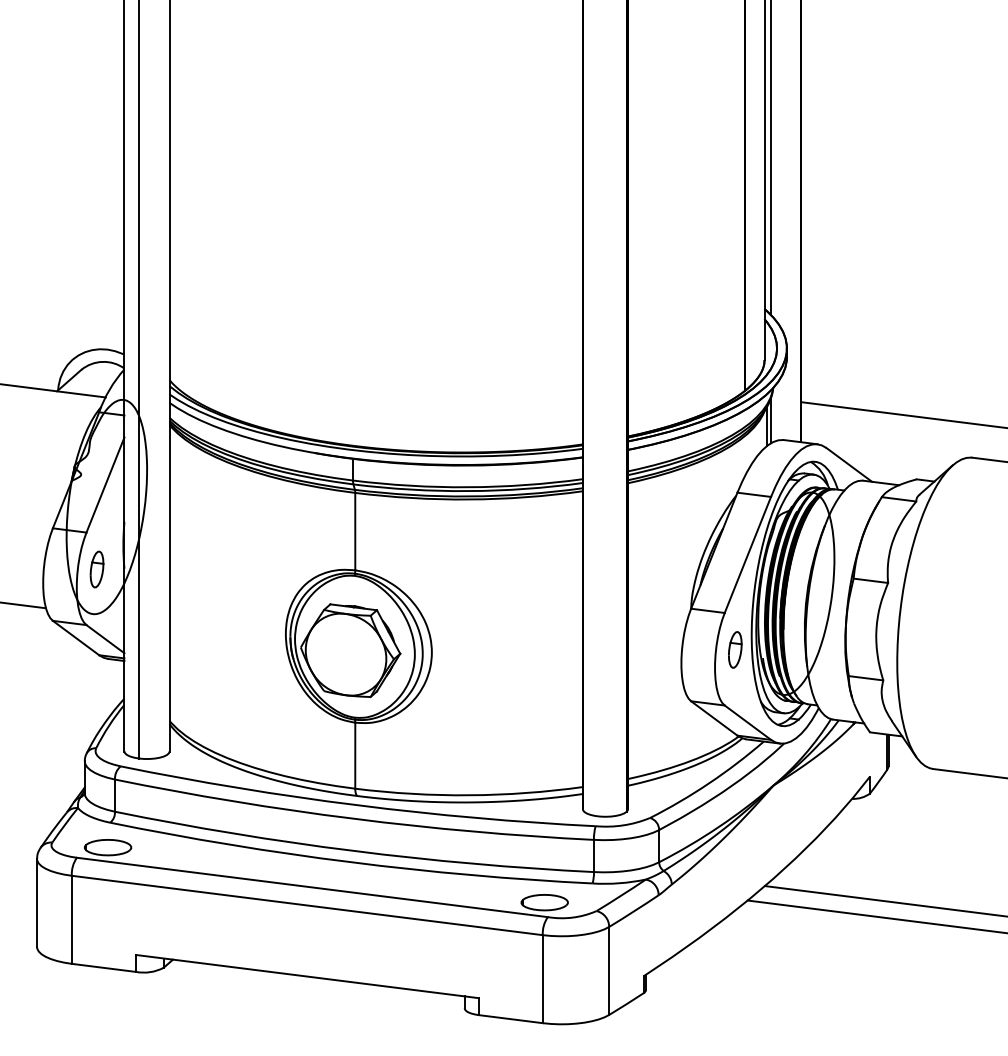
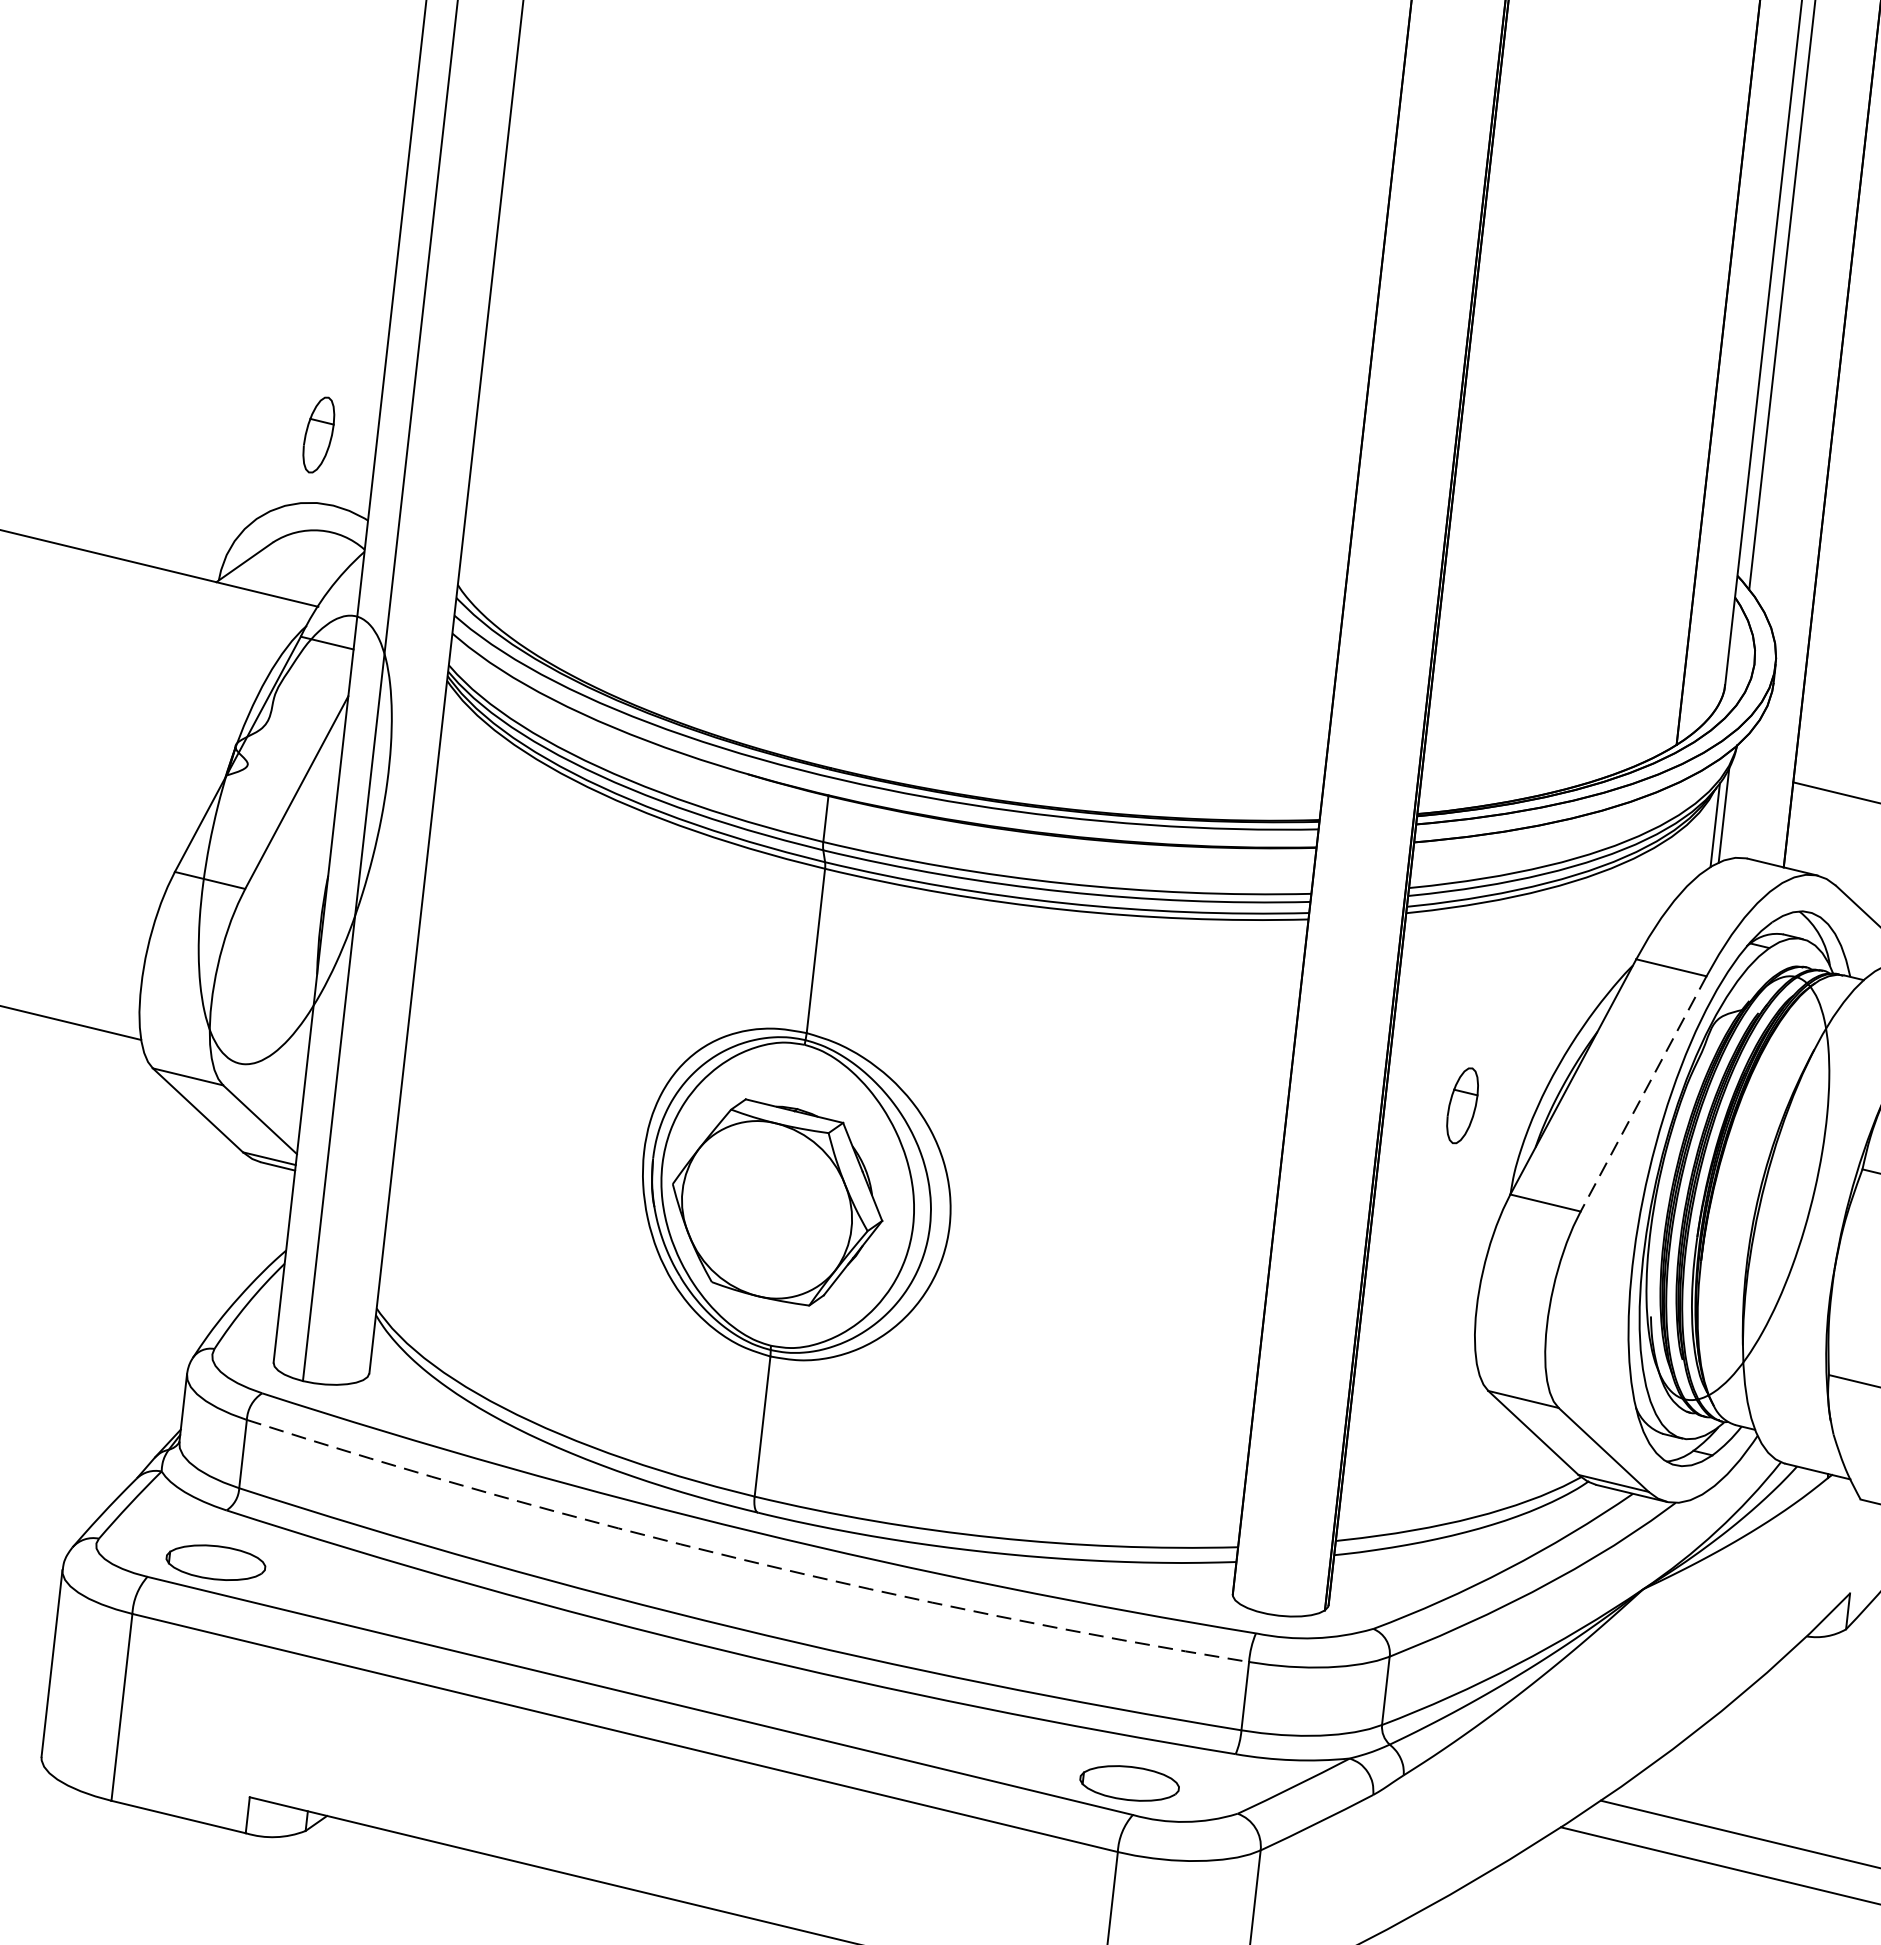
line: (747, 555) -> (1642, 1094), solid -> dashed
part: (96, 569) -> (317, 434), moved
part: (735, 649) -> (1463, 1104), moved
arc: (353, 818) -> (743, 1559), solid -> dashed

